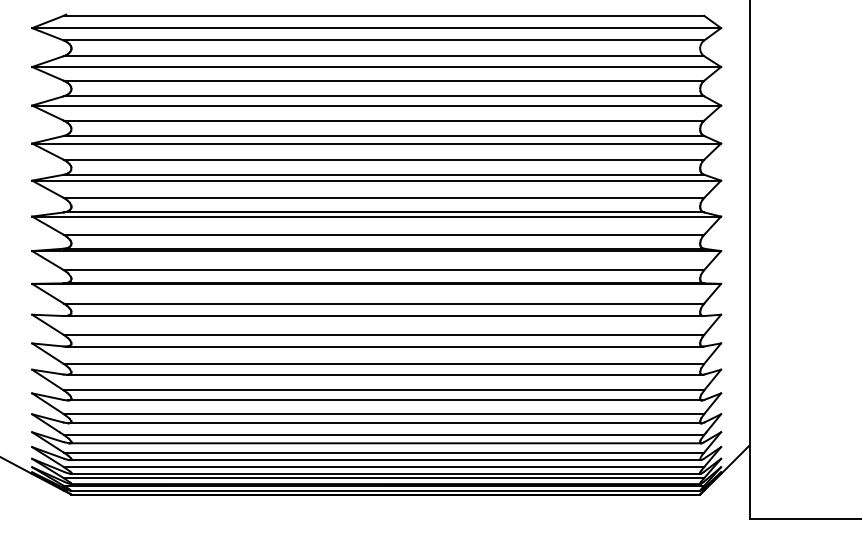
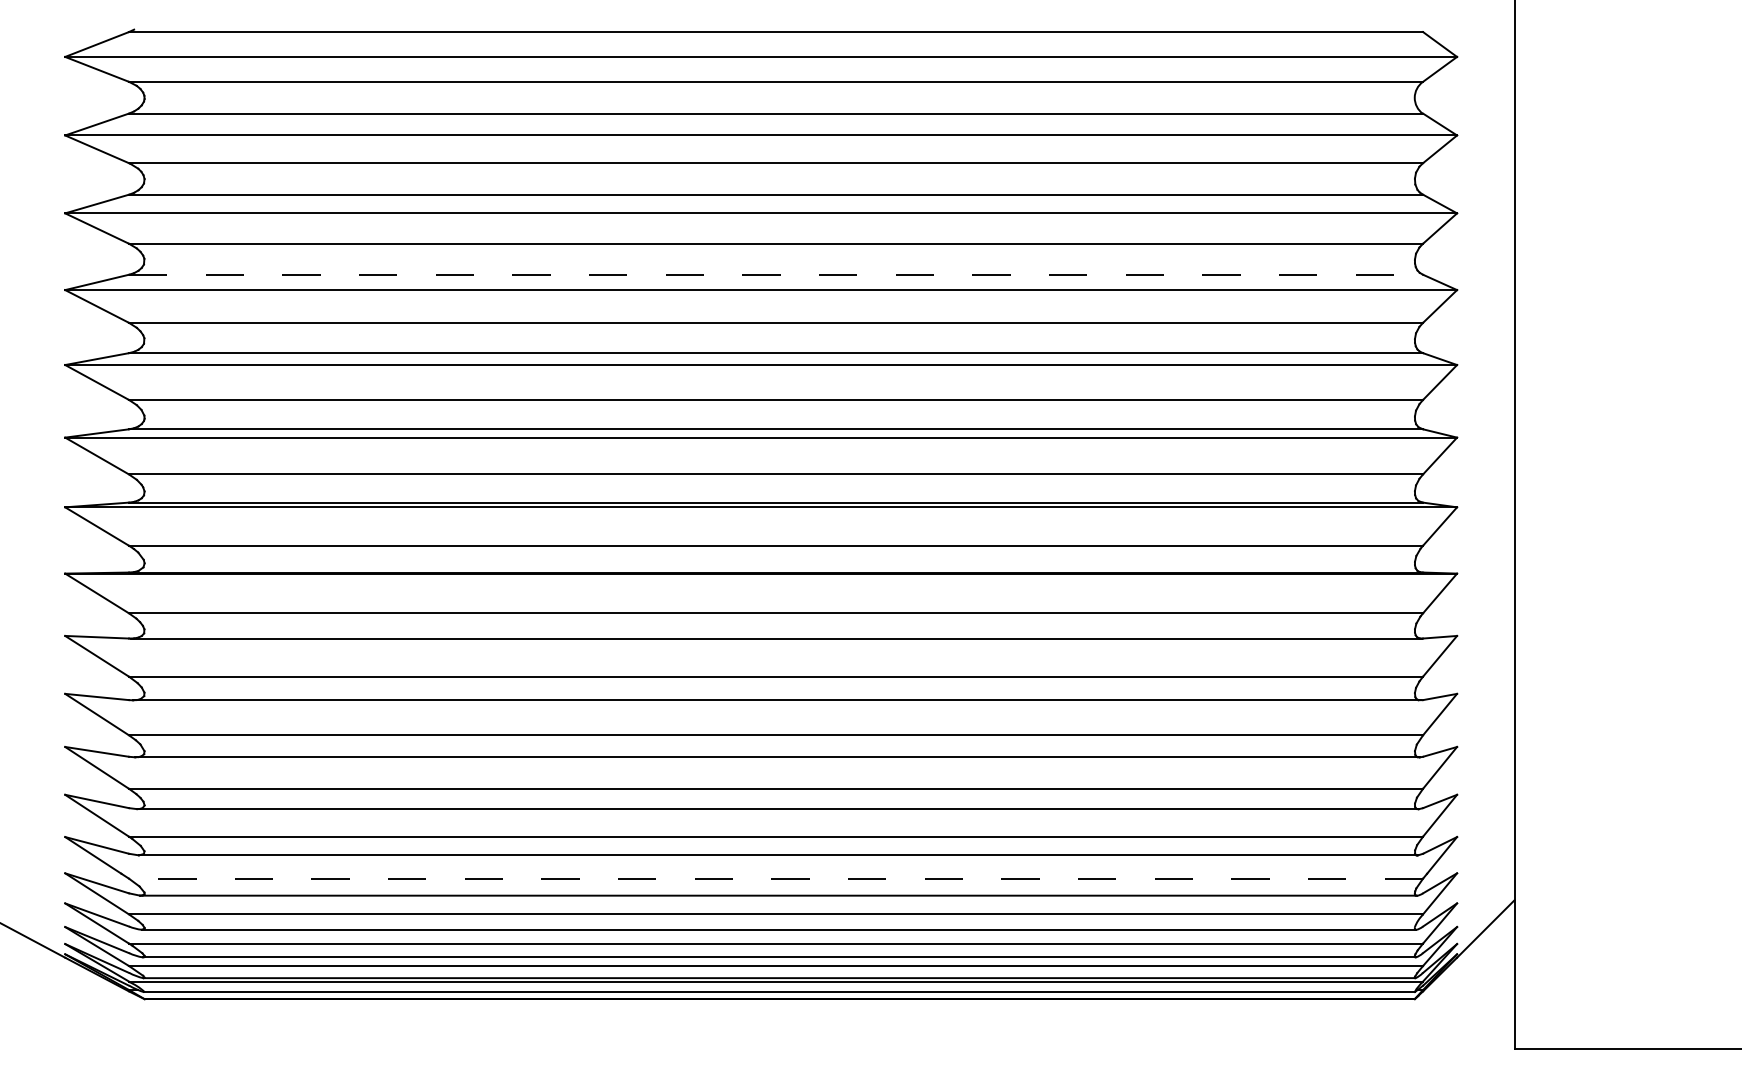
line: (384, 135) -> (777, 273), solid -> dashed
line: (383, 434) -> (775, 877), solid -> dashed

